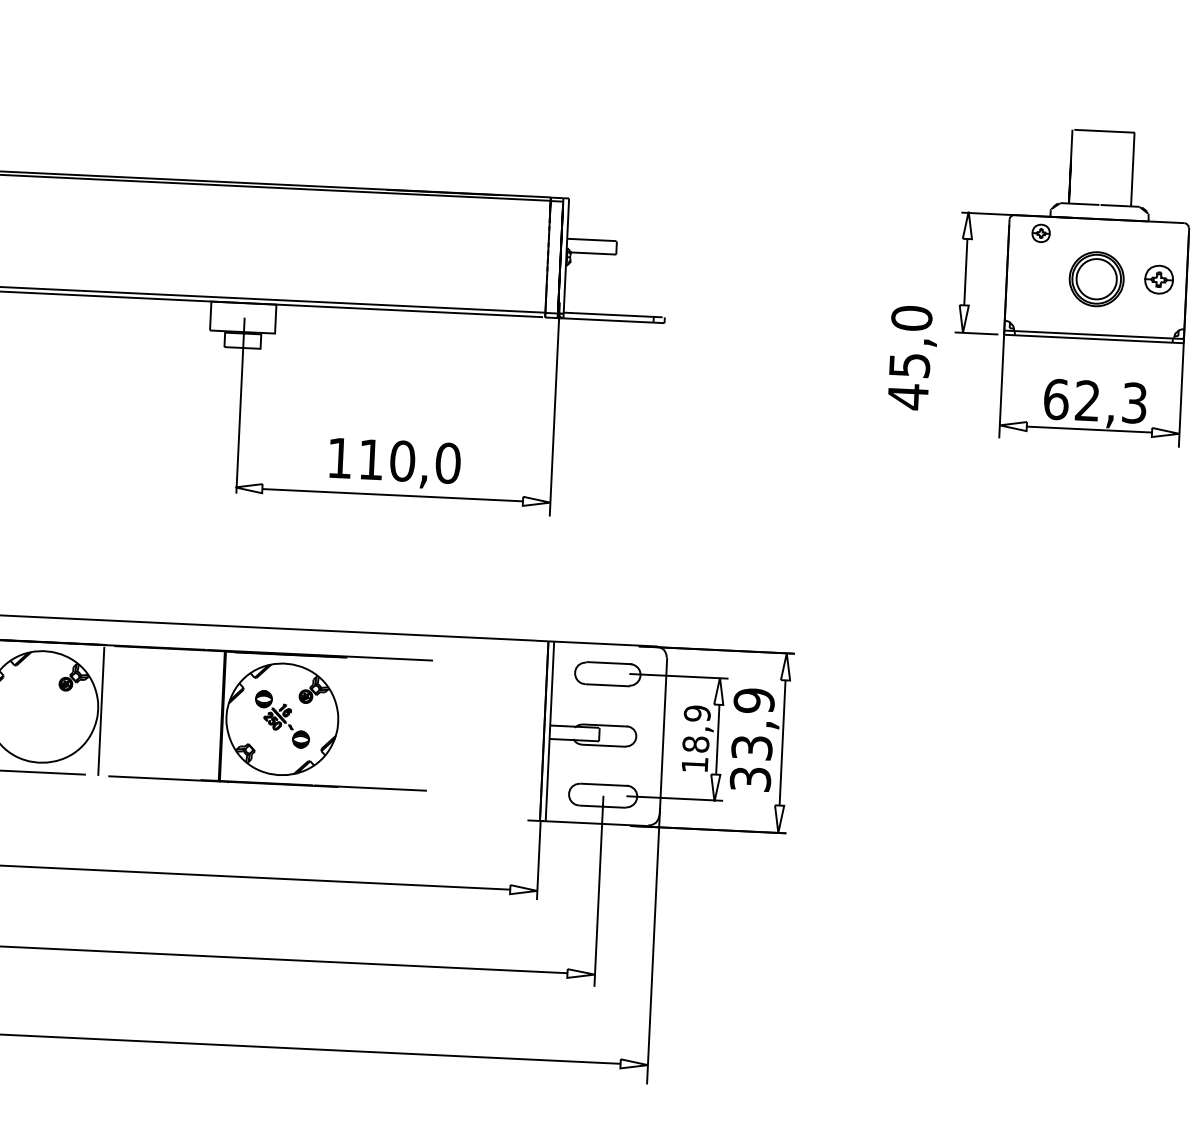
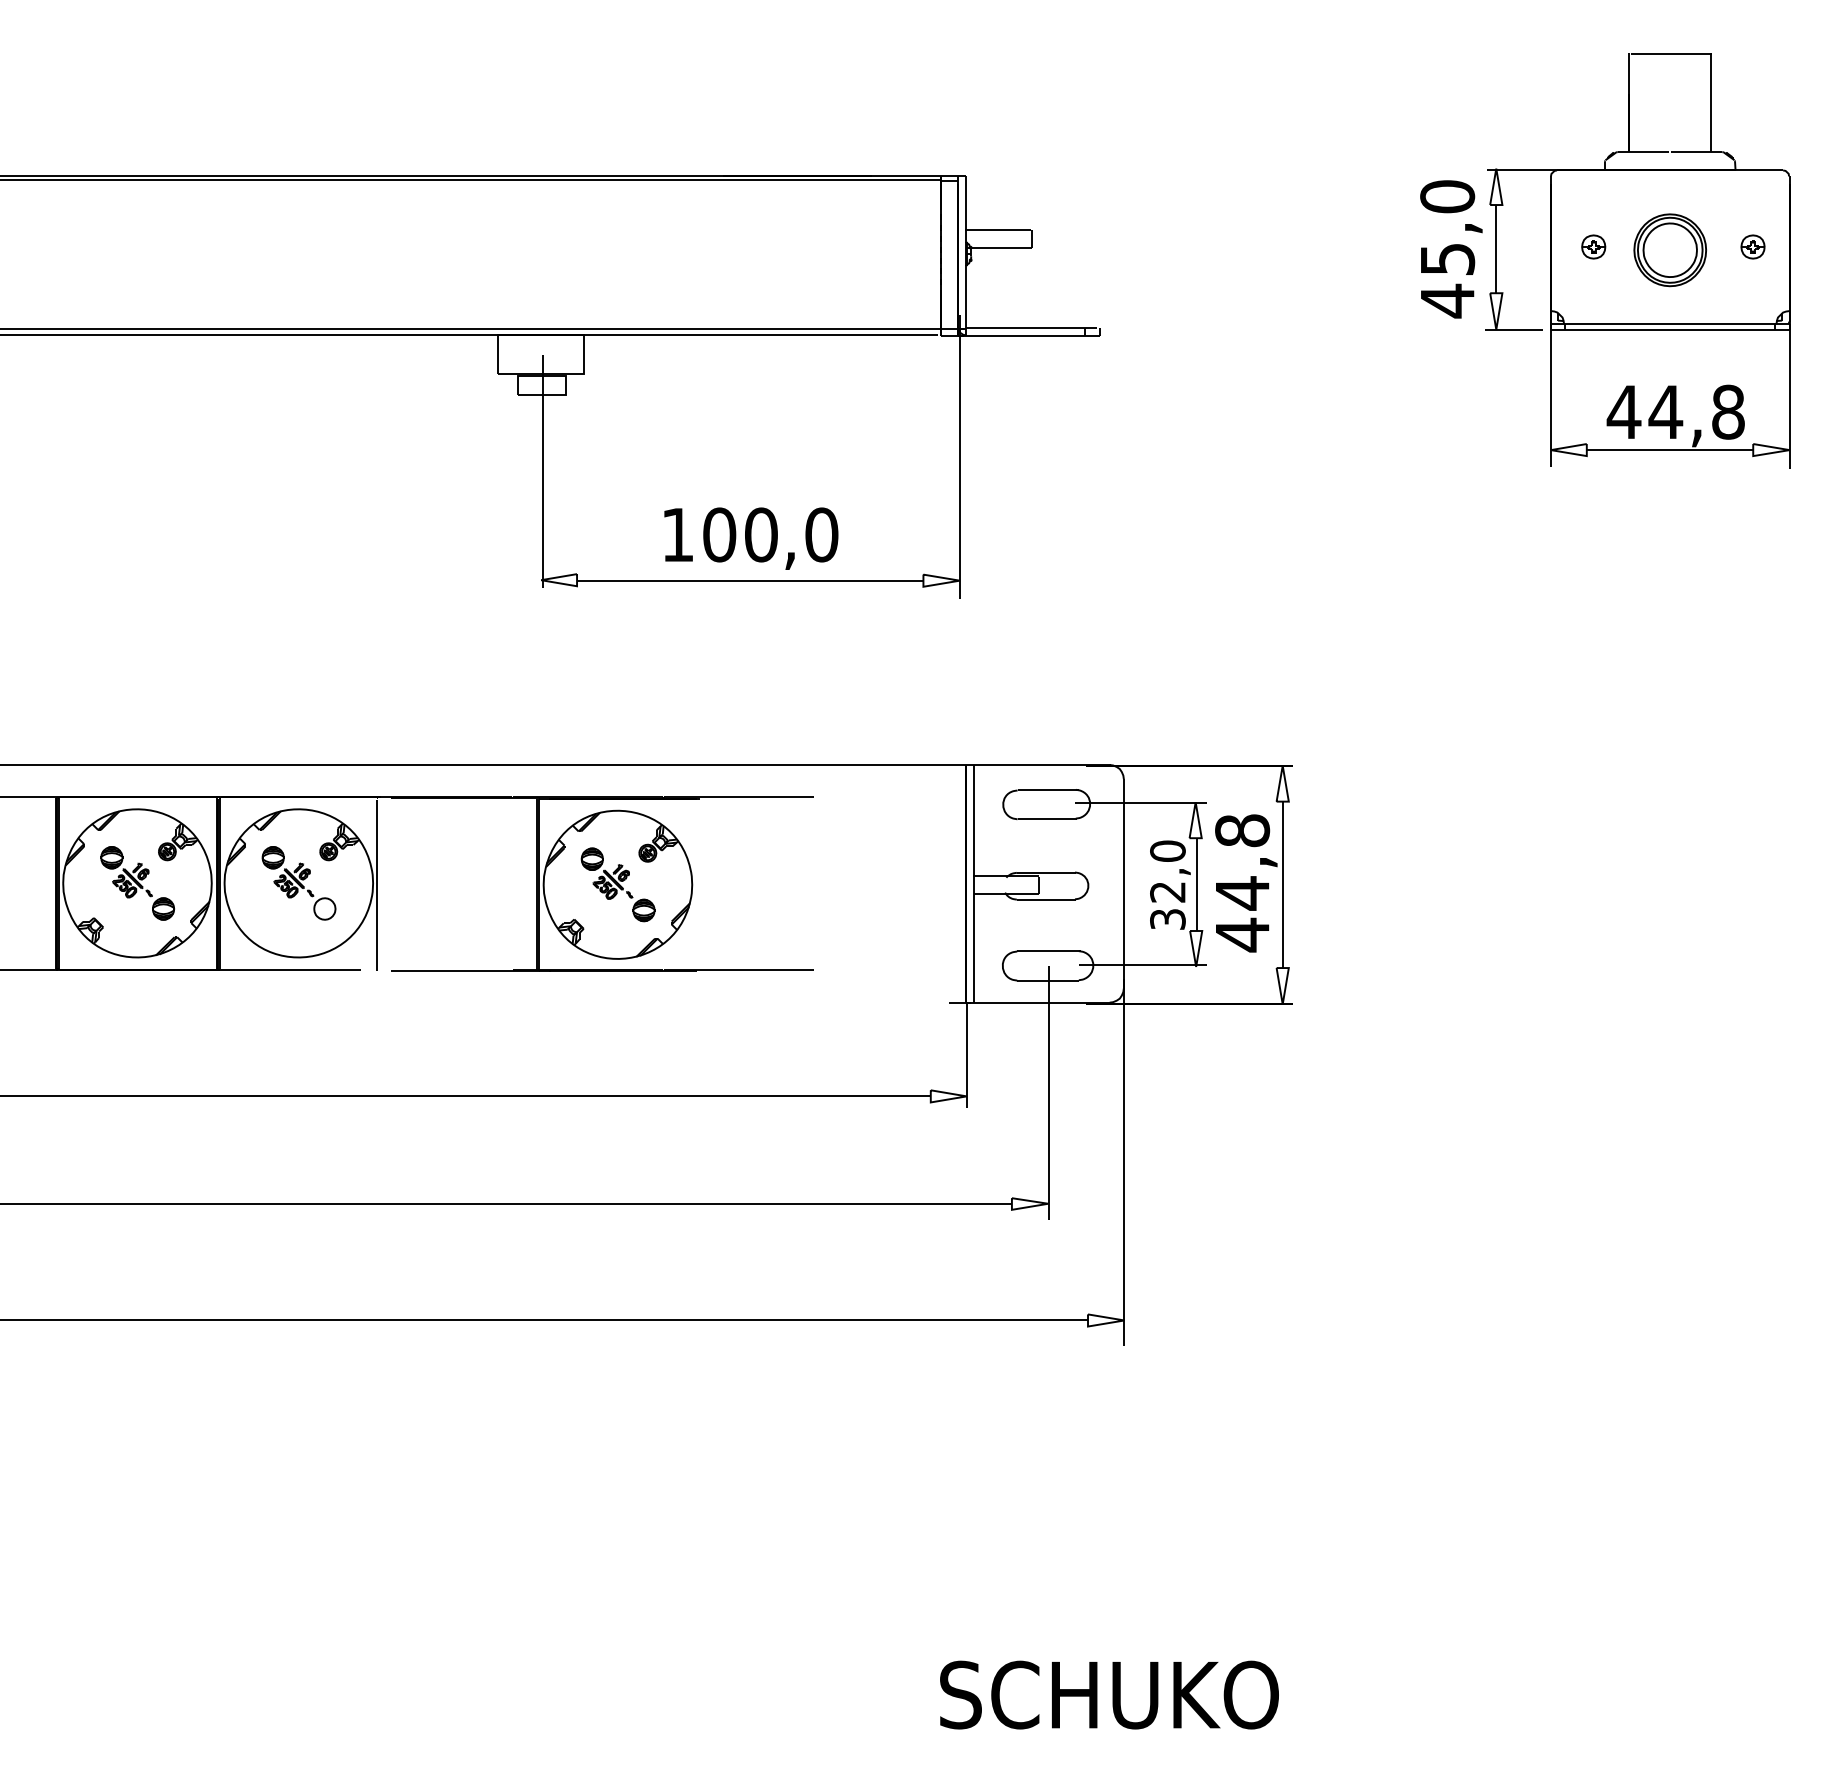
part: (1040, 233) -> (1593, 246), moved
part: (1158, 279) -> (1752, 246), size x0.62
text: (912, 358) -> (1451, 249), moved
text: (1094, 400) -> (1675, 411), 62,3 -> 44,8
text: (371, 459) -> (719, 534), 110 -> 100
part: (42, 707) -> (298, 883), added
text: (695, 738) -> (1167, 884), 18,9 -> 32,0
text: (752, 740) -> (1242, 883), 33,9 -> 44,8

